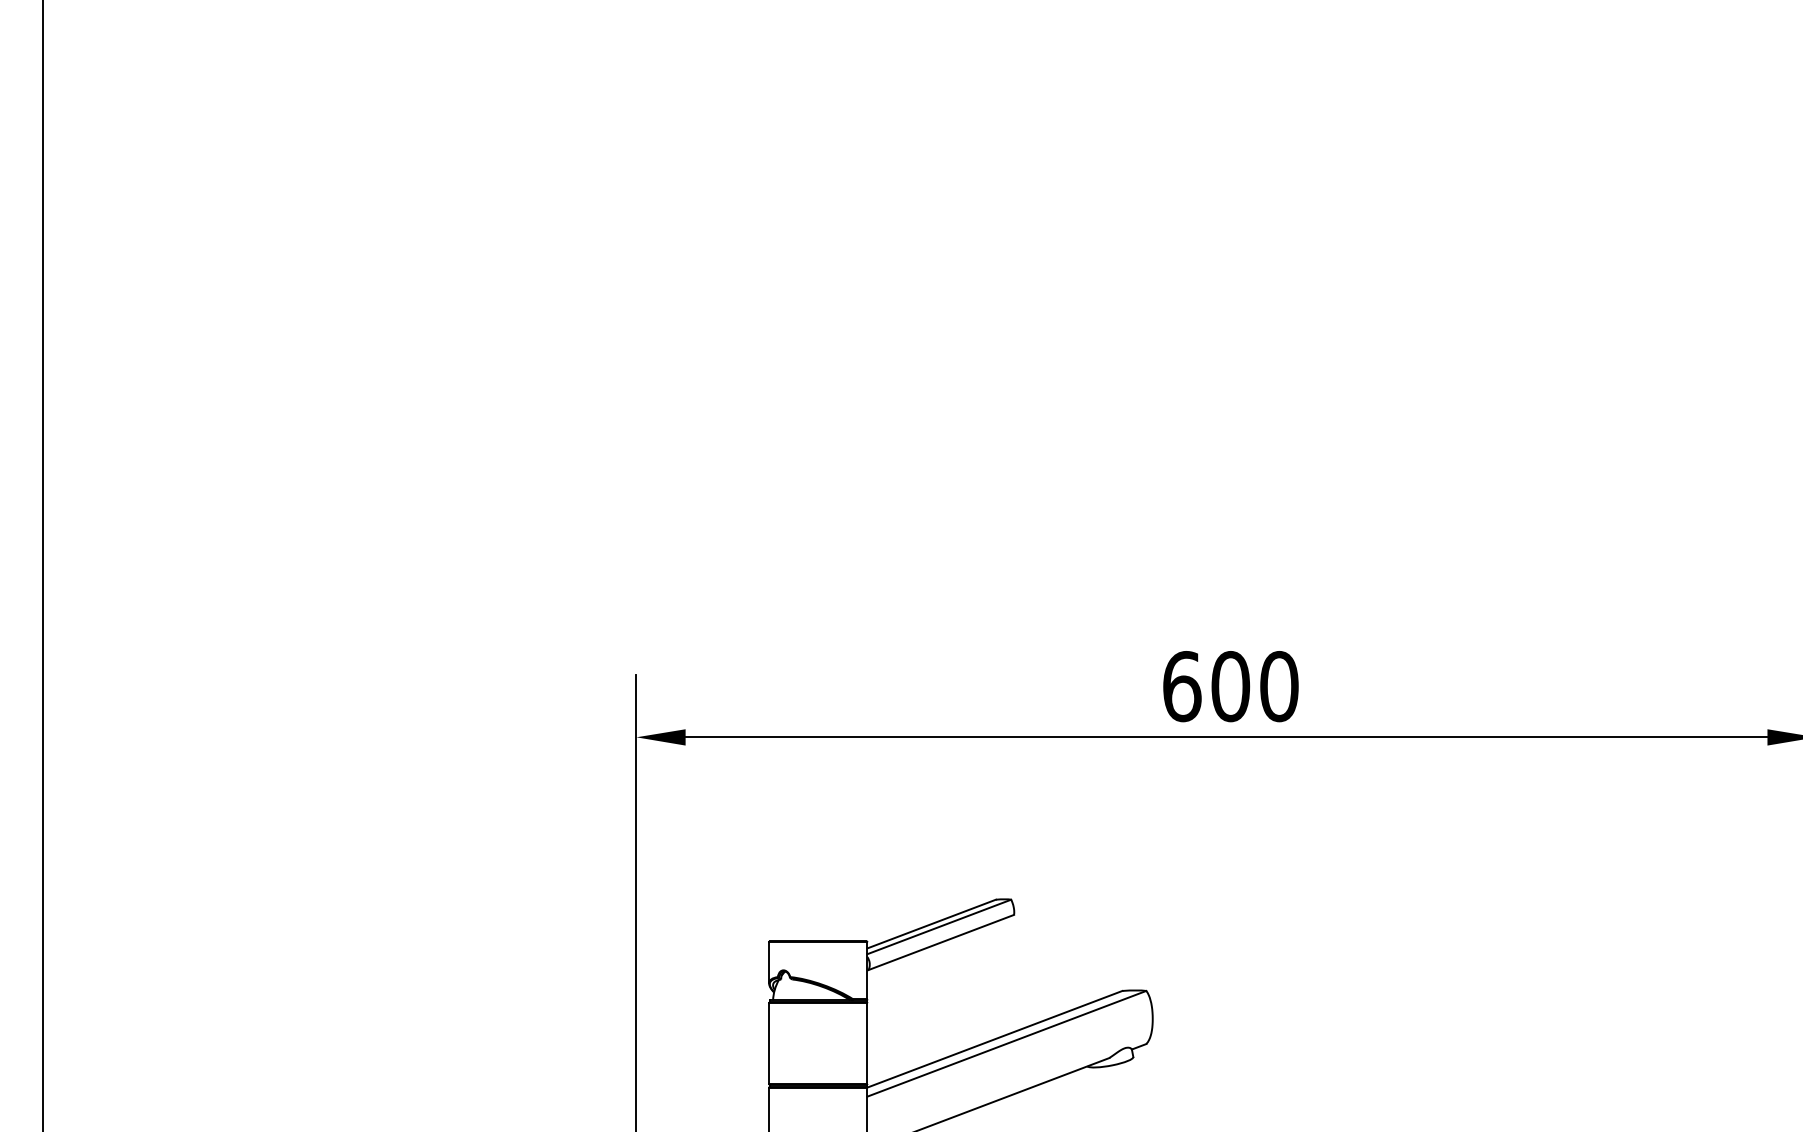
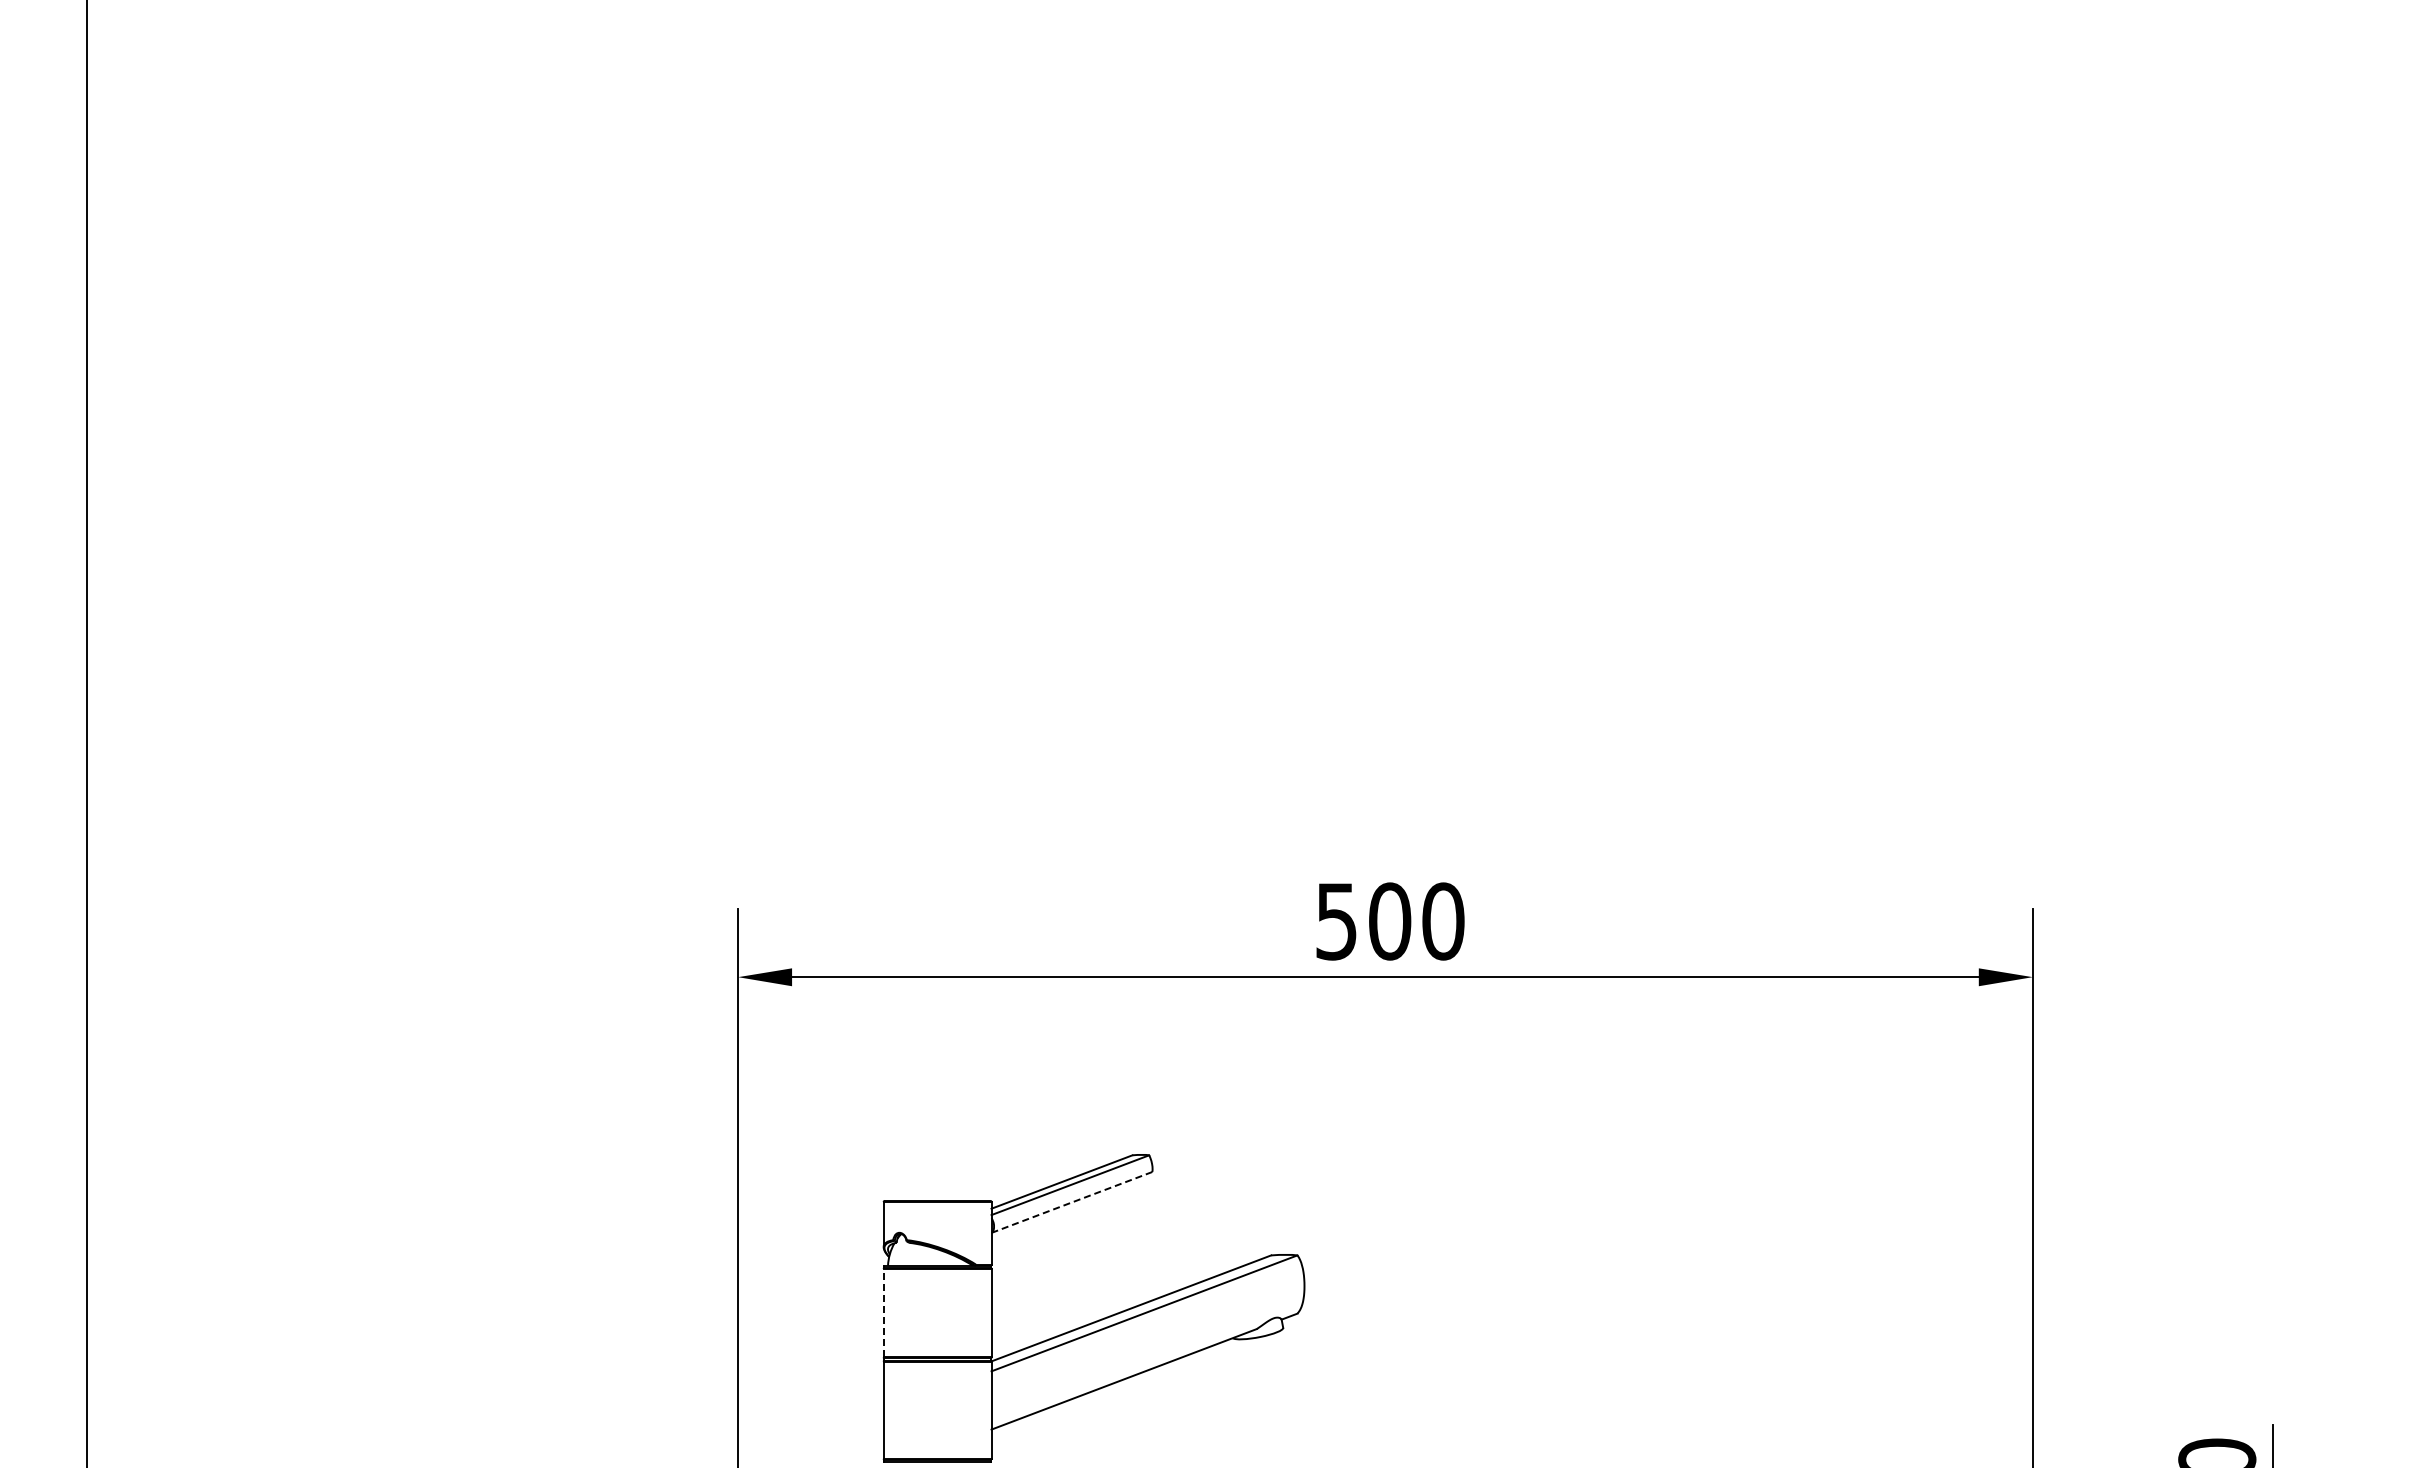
text: (1182, 686) -> (1337, 921), 600 -> 500
line: (941, 942) -> (1072, 1202), solid -> dashed
line: (768, 1043) -> (883, 1312), solid -> dashed

